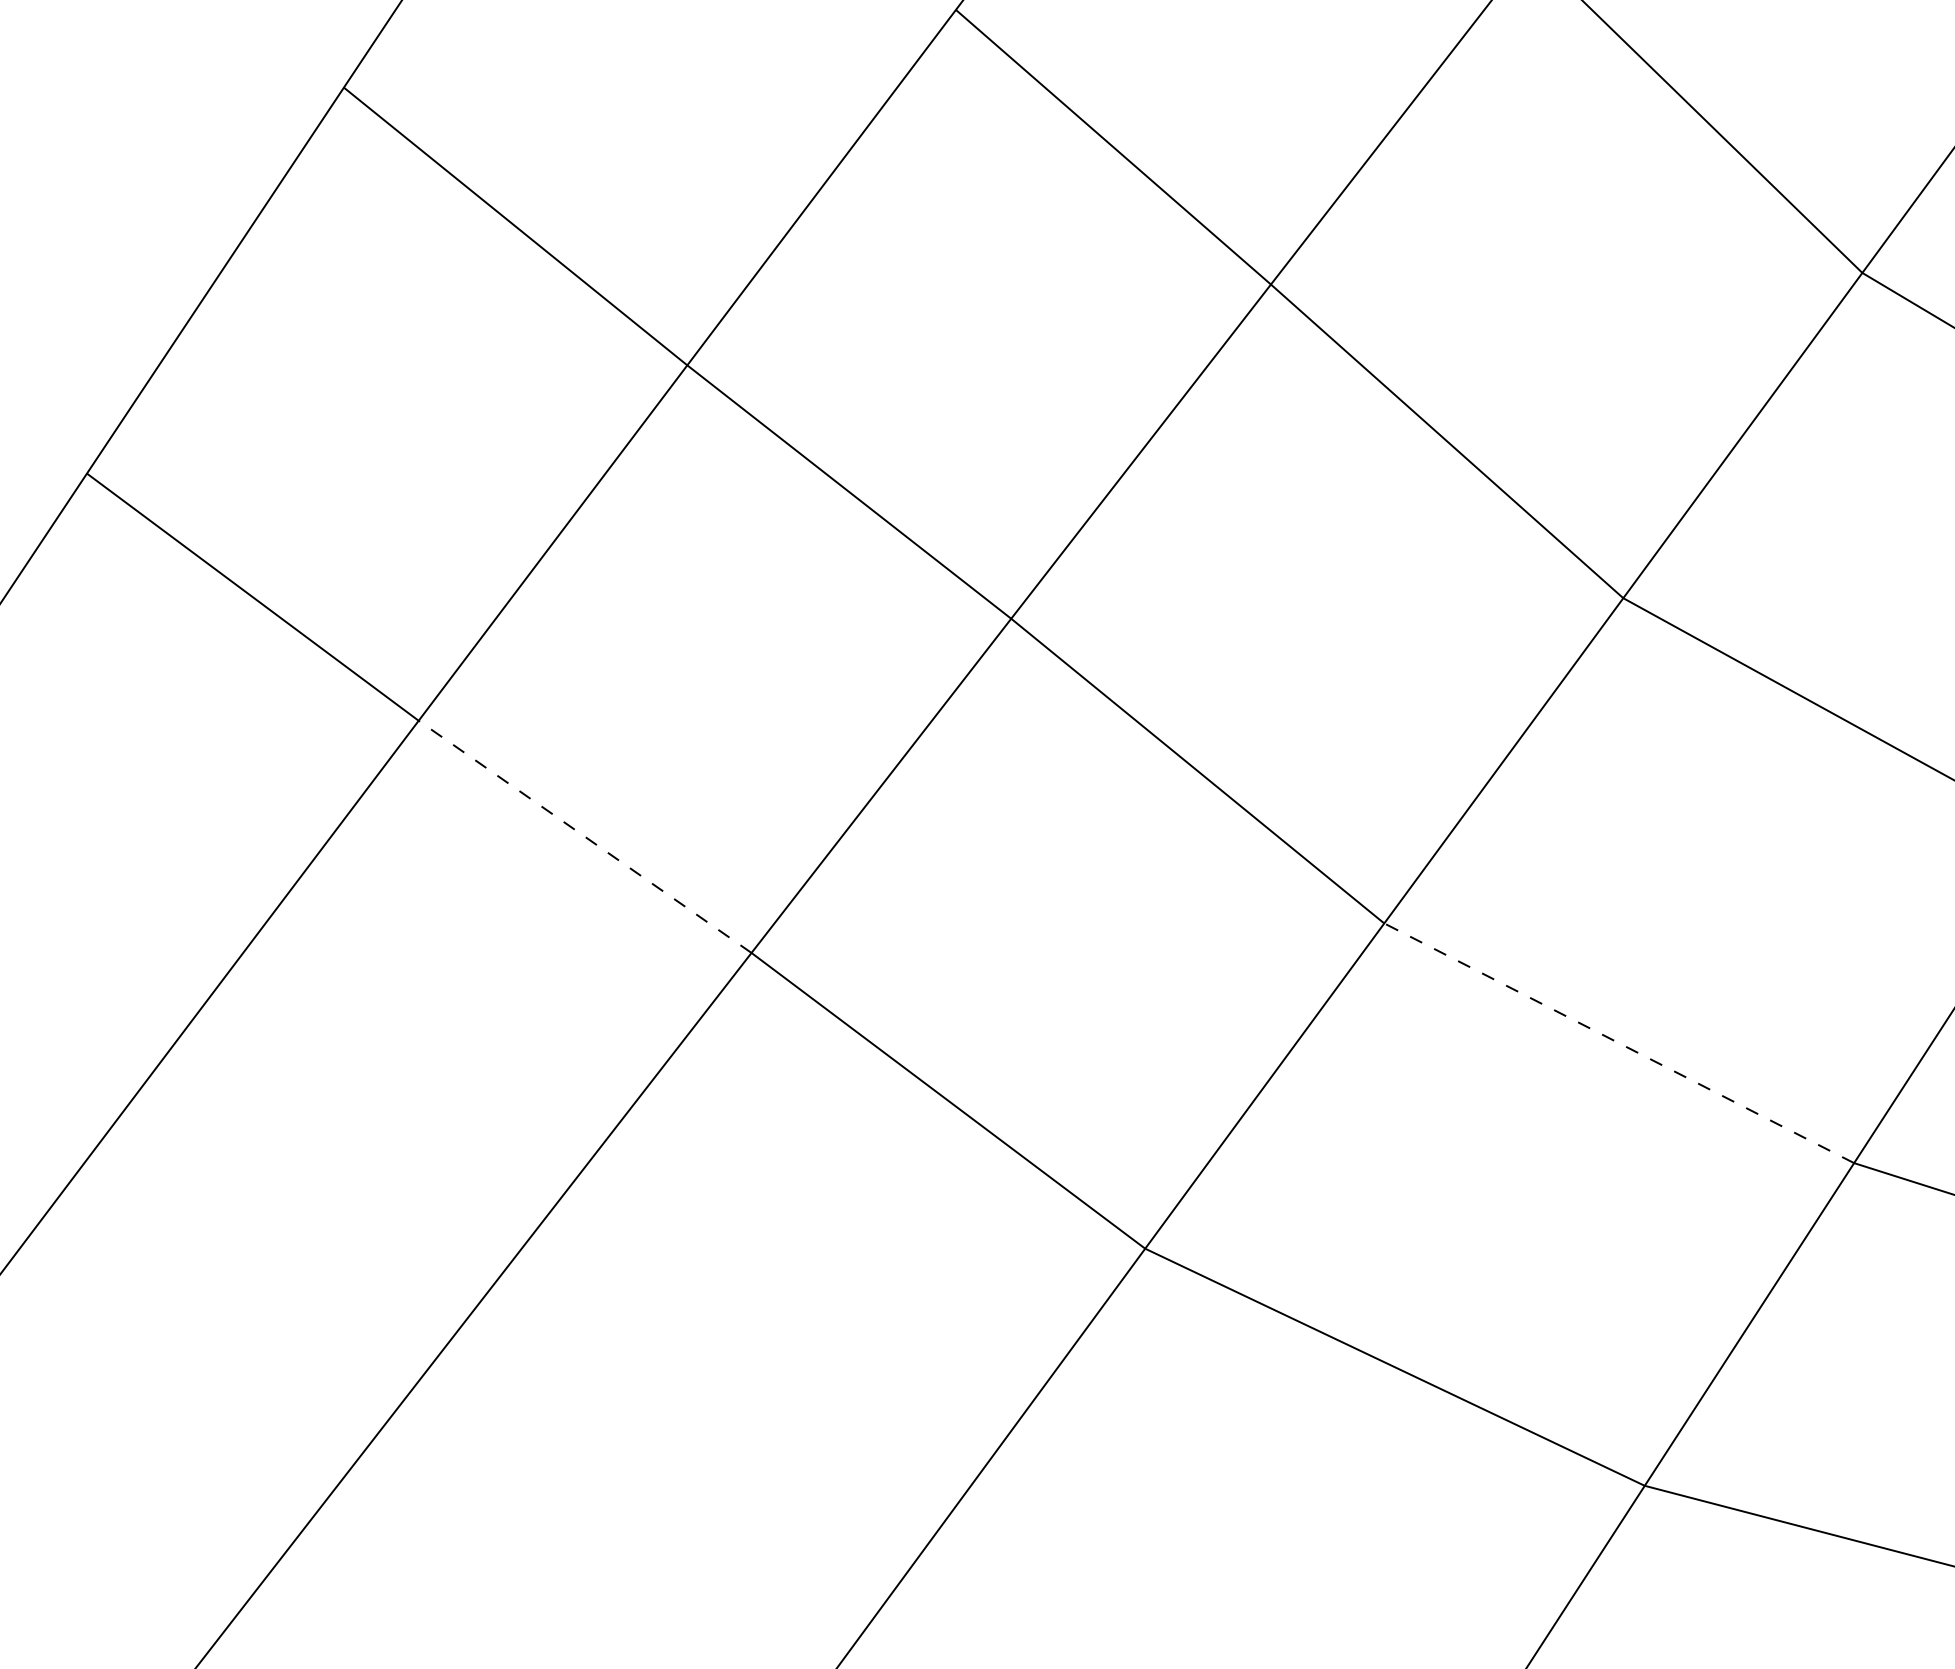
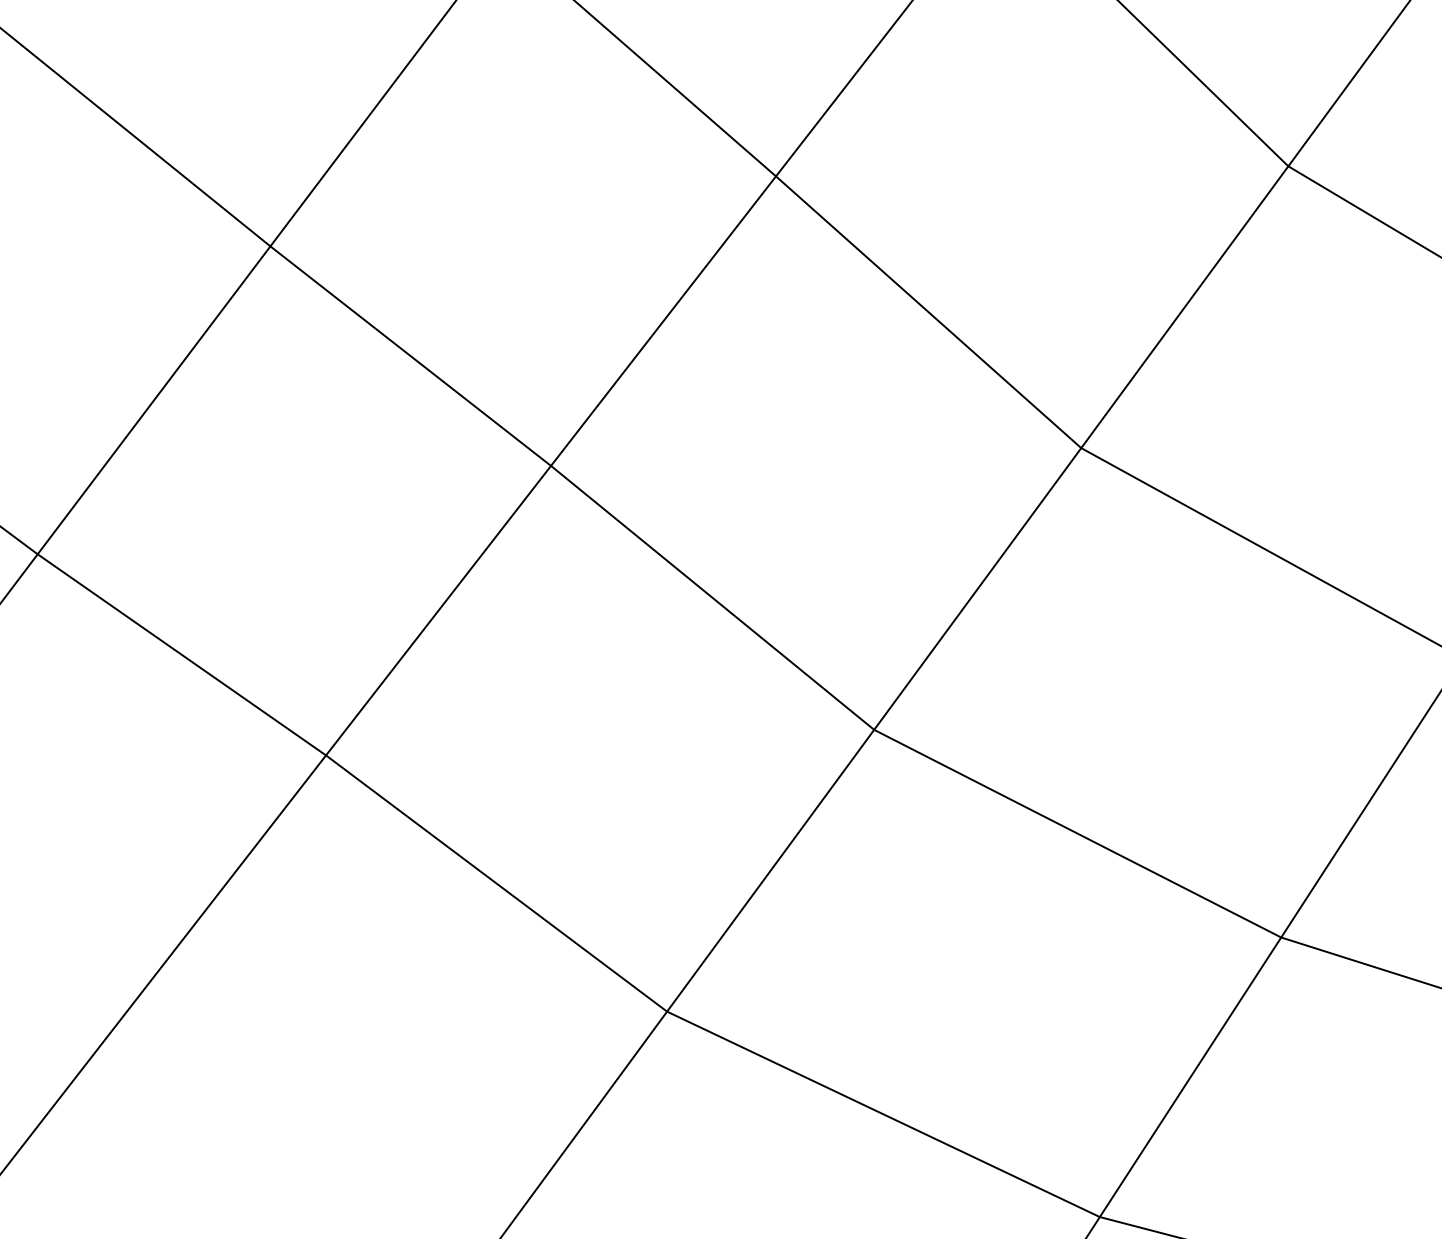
line: (585, 836) -> (182, 654), dashed -> solid
line: (1619, 1043) -> (1077, 833), dashed -> solid

